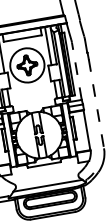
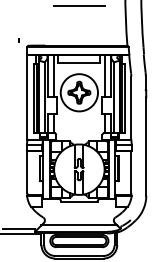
line: (77, 71) -> (131, 108), dashed -> solid
line: (96, 104) -> (146, 147), dashed -> solid

